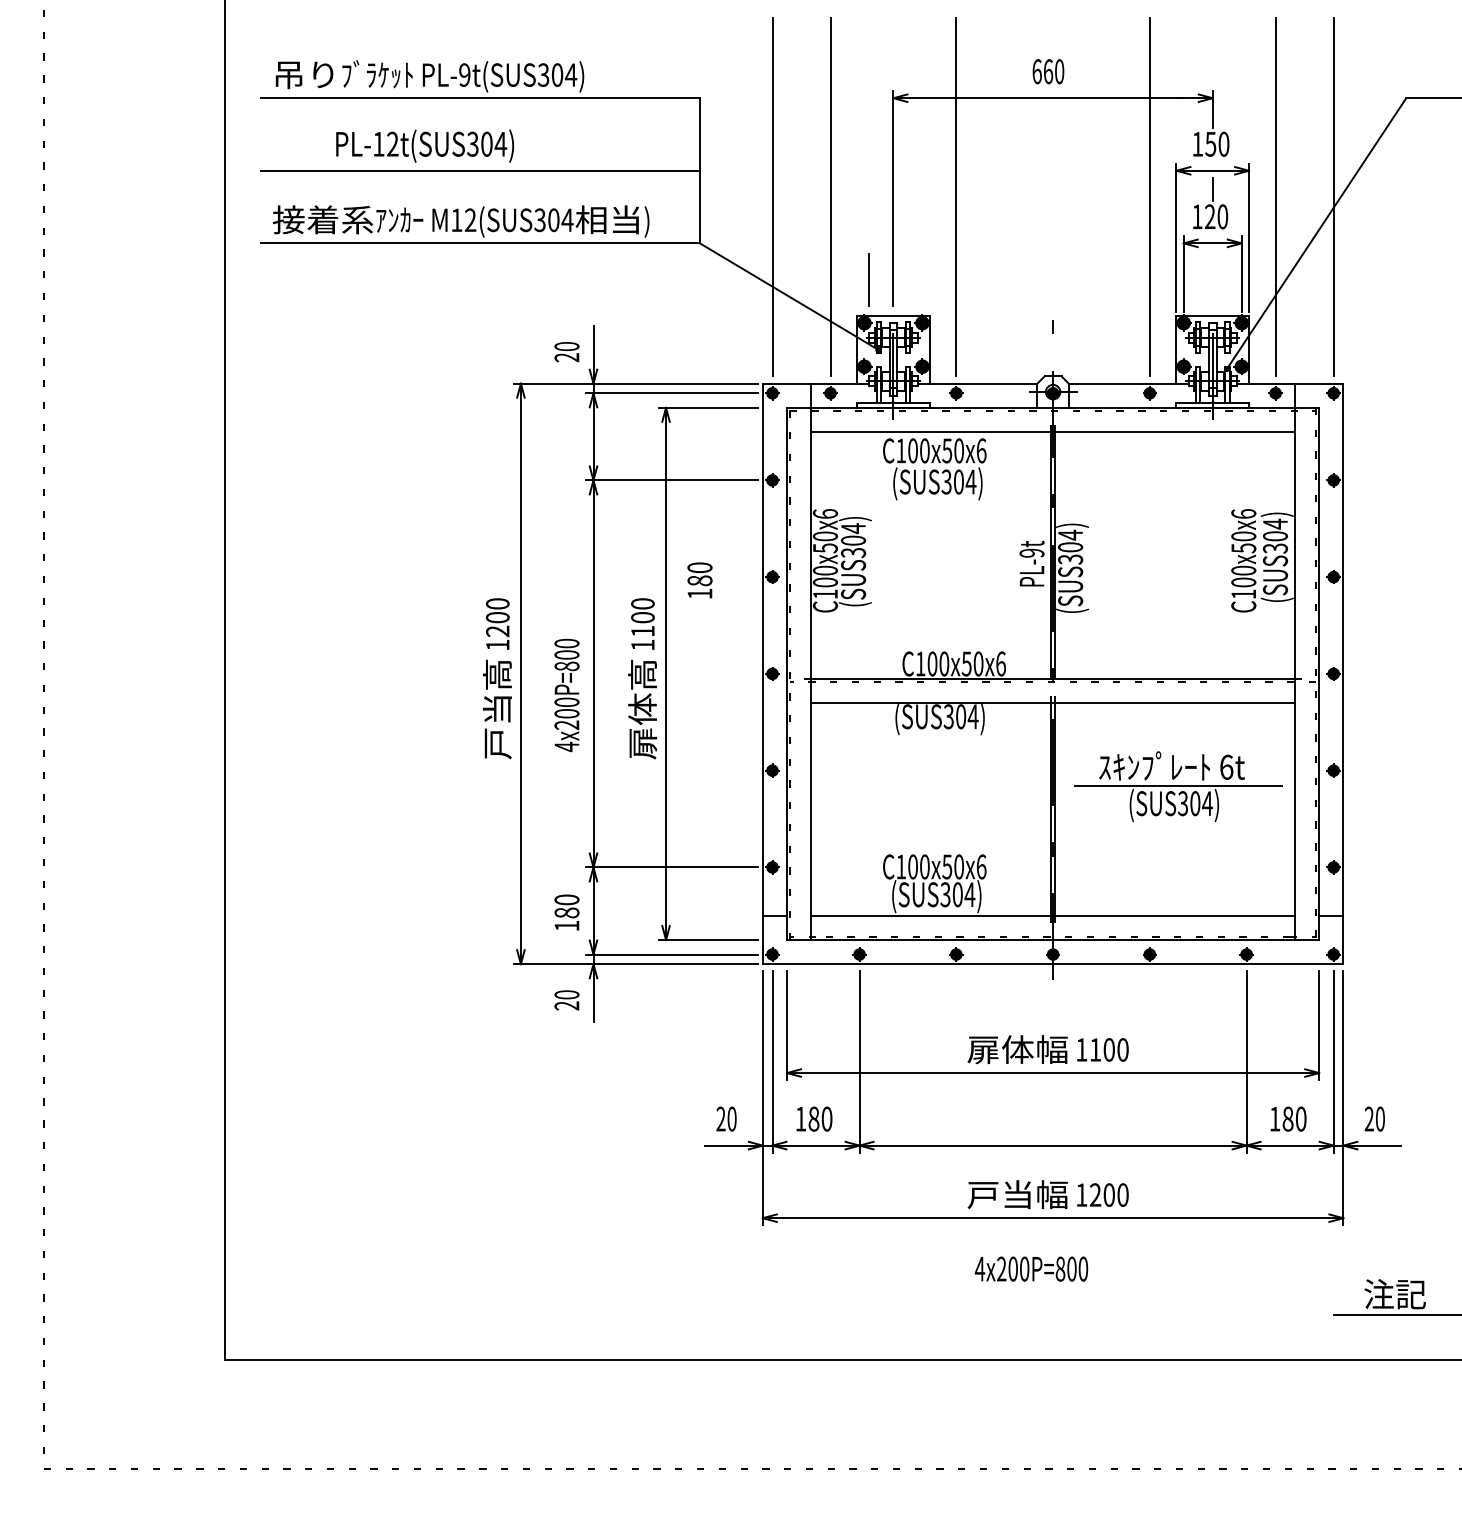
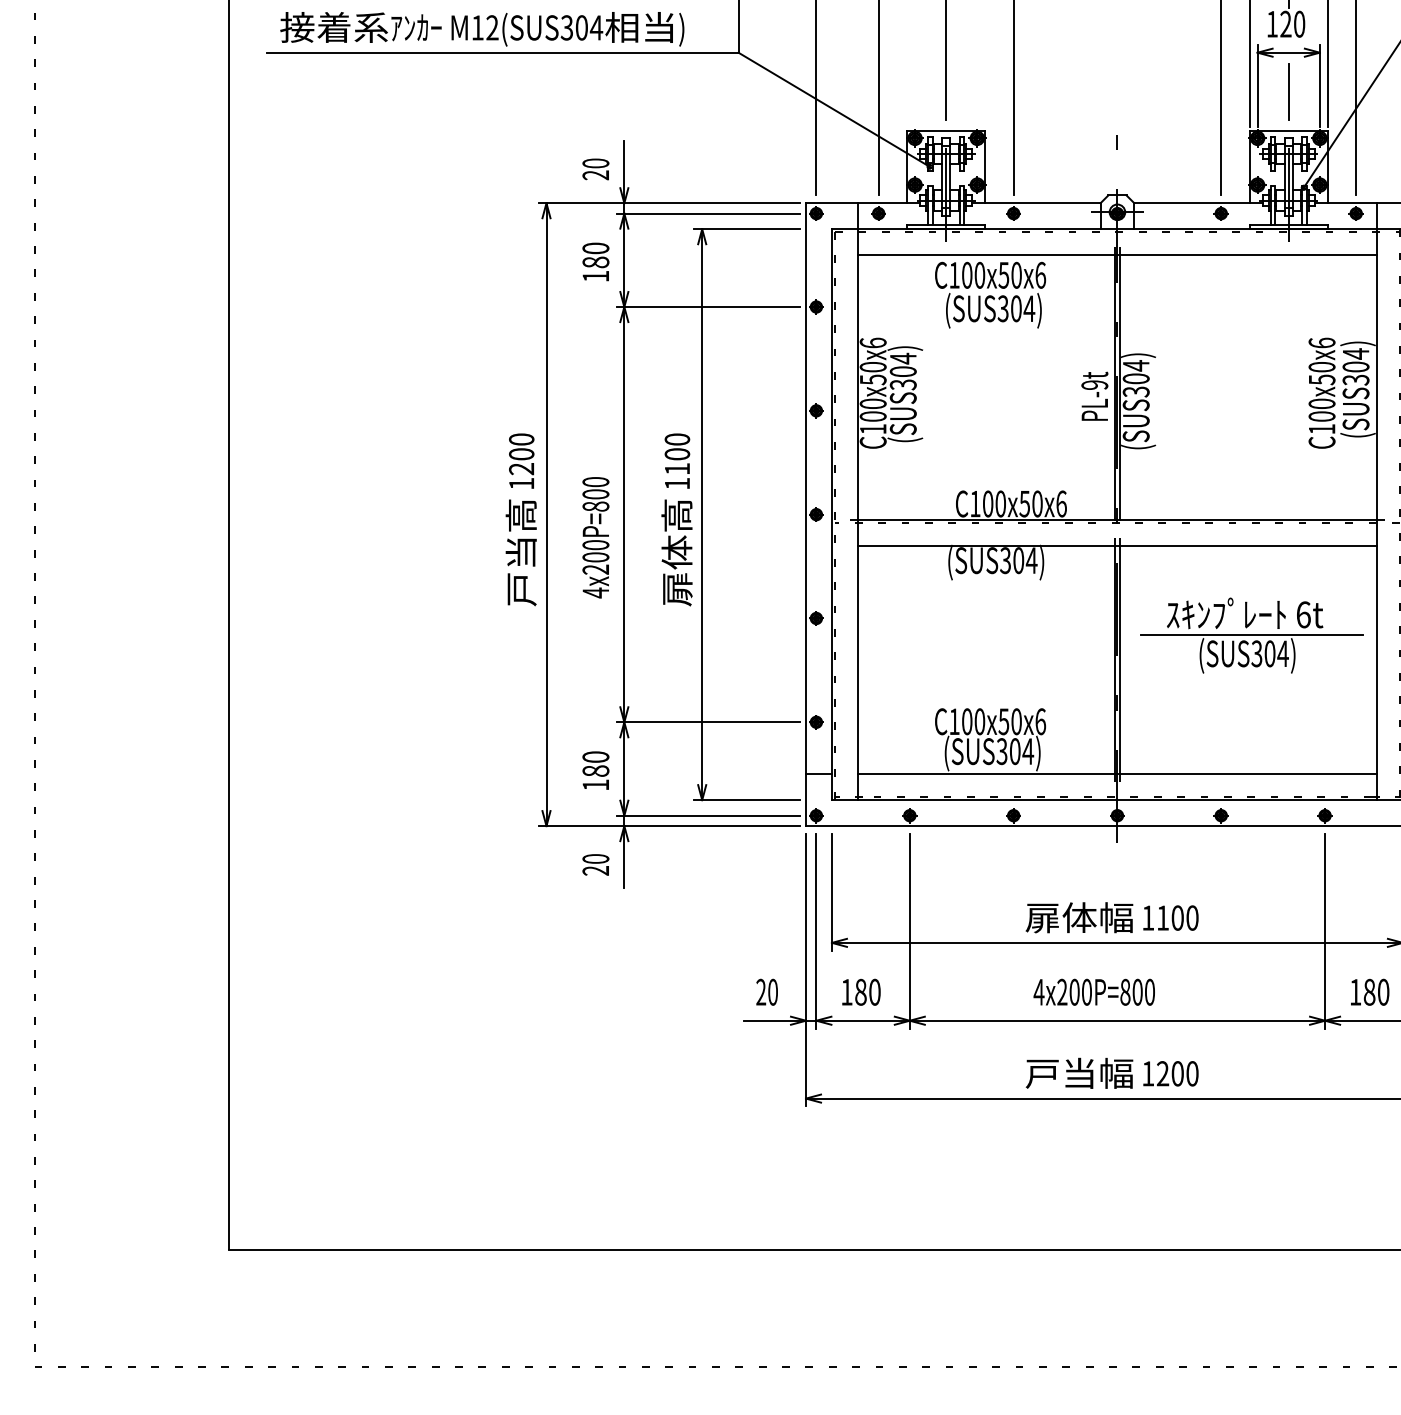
line: (868, 279) -> (1288, 91), moved
text: (699, 580) -> (595, 262), moved
text: (1031, 1268) -> (1094, 991), moved

